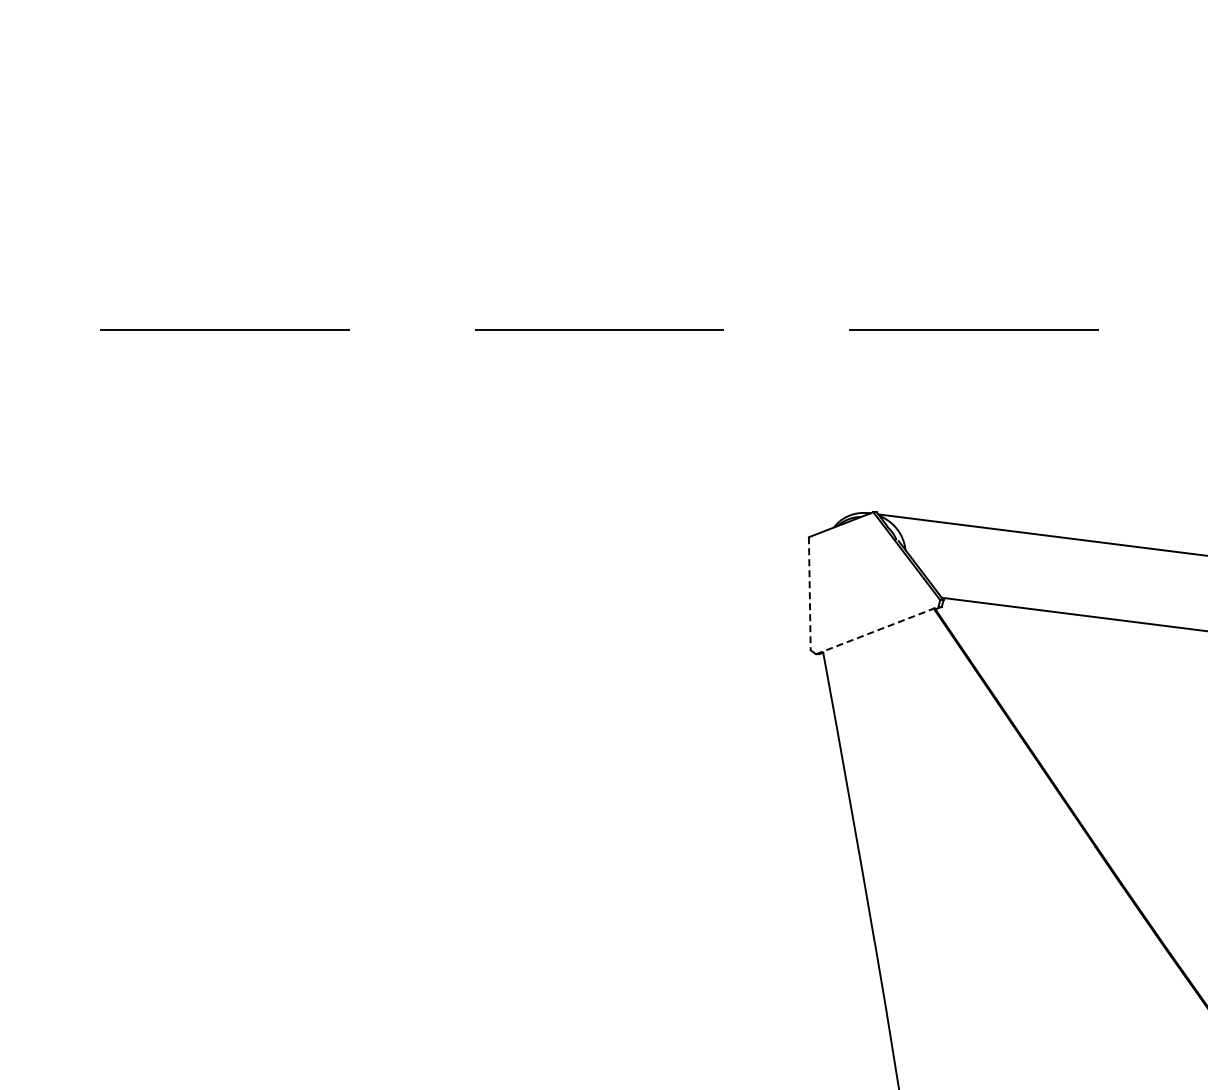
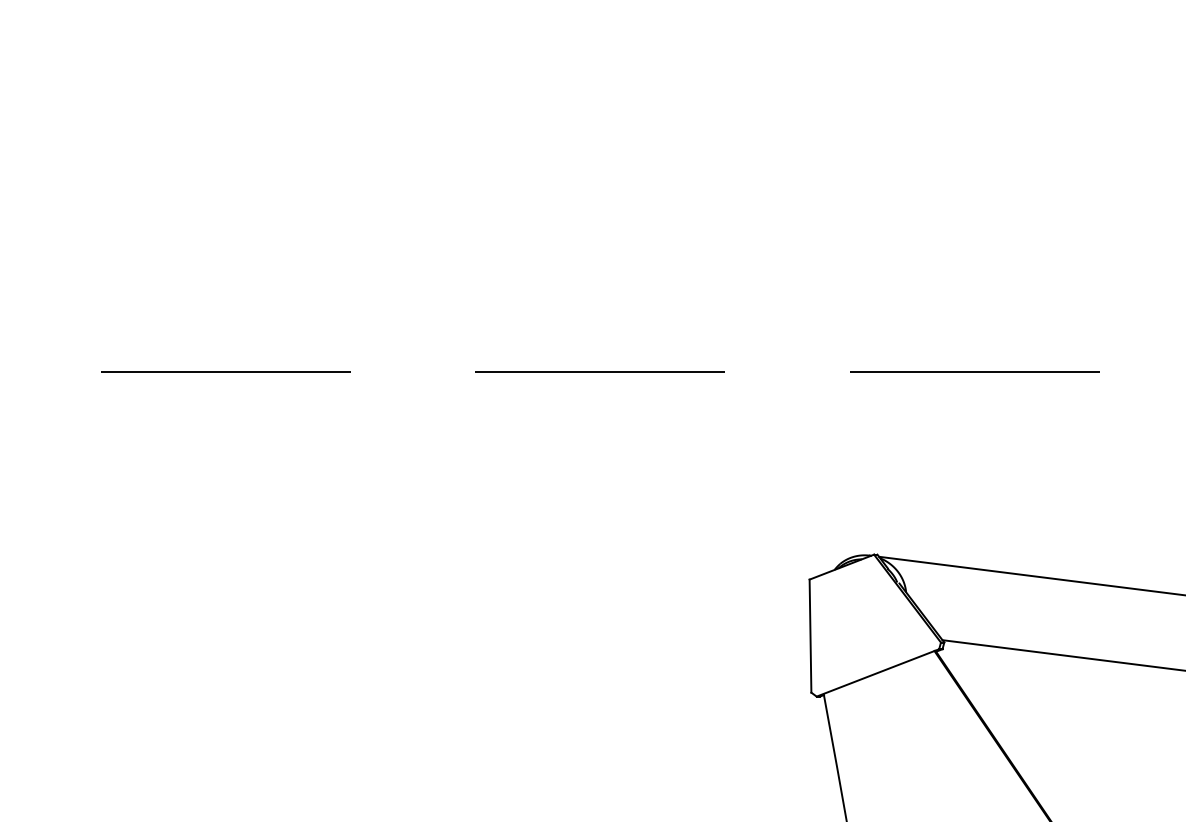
line: (809, 593) -> (810, 635), dashed -> solid
line: (877, 630) -> (878, 672), dashed -> solid

